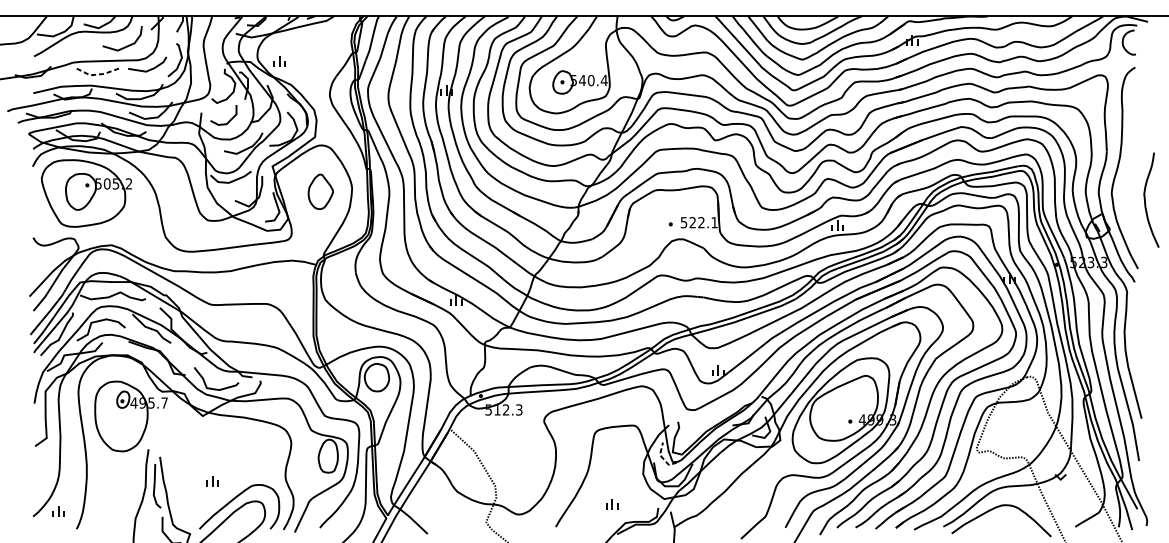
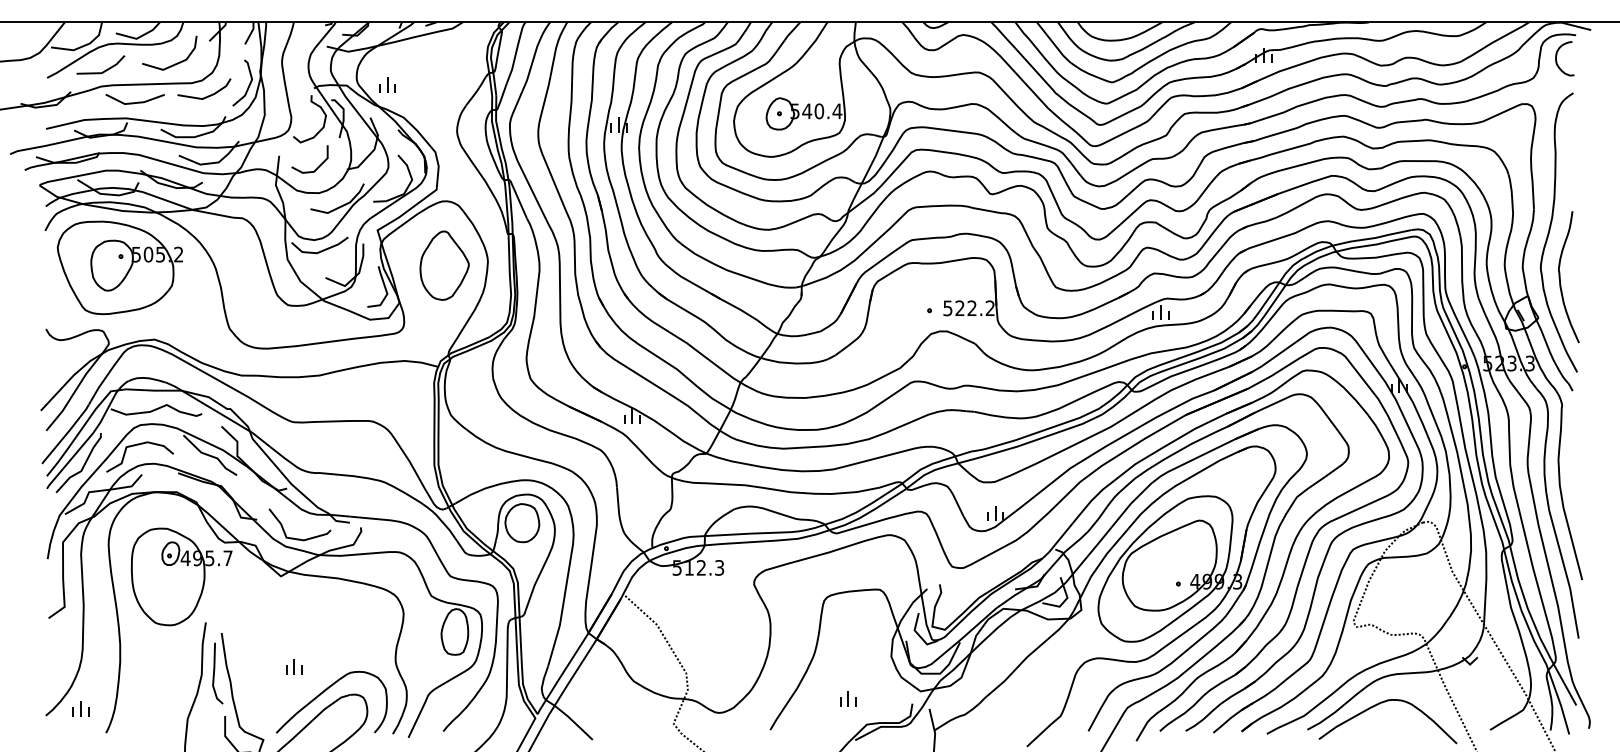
line: (76, 50) -> (105, 69), added
line: (97, 74) -> (134, 103), dashed -> solid
part: (320, 191) -> (444, 265), size x1.43
curve: (1145, 200) -> (1560, 277), moved
text: (714, 222) -> (989, 307), 522.1 -> 522.2
line: (662, 458) -> (918, 634), dashed -> solid

